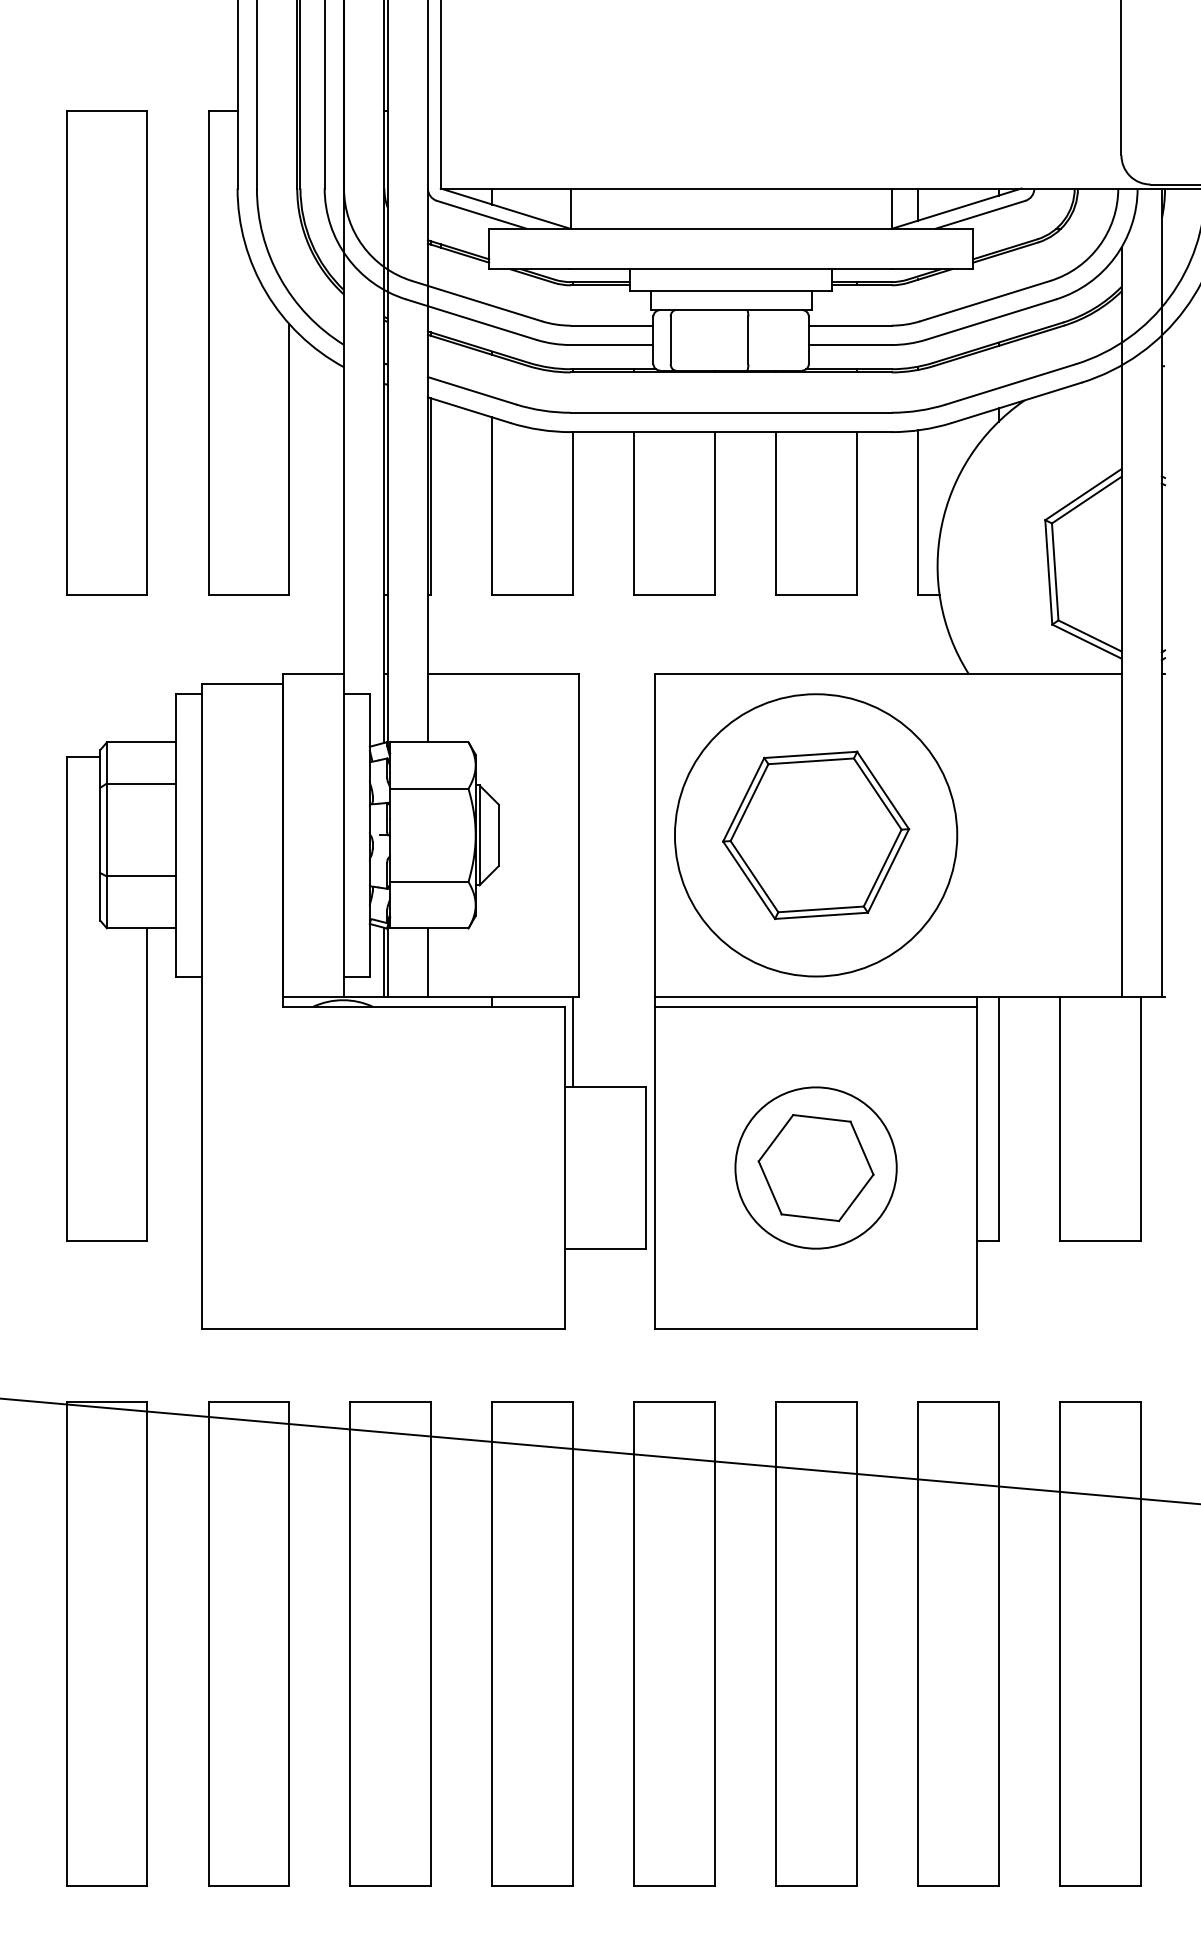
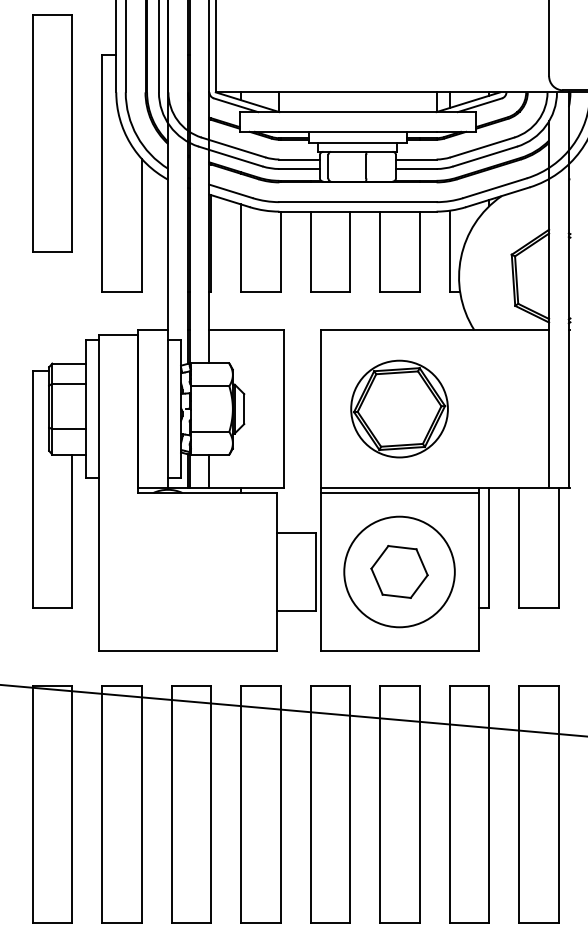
part: (107, 354) -> (52, 133), moved
circle: (815, 834) -> (399, 408), size x0.7
line: (572, 1042) -> (280, 510), removed
circle: (815, 1167) -> (399, 571), size x1.4

